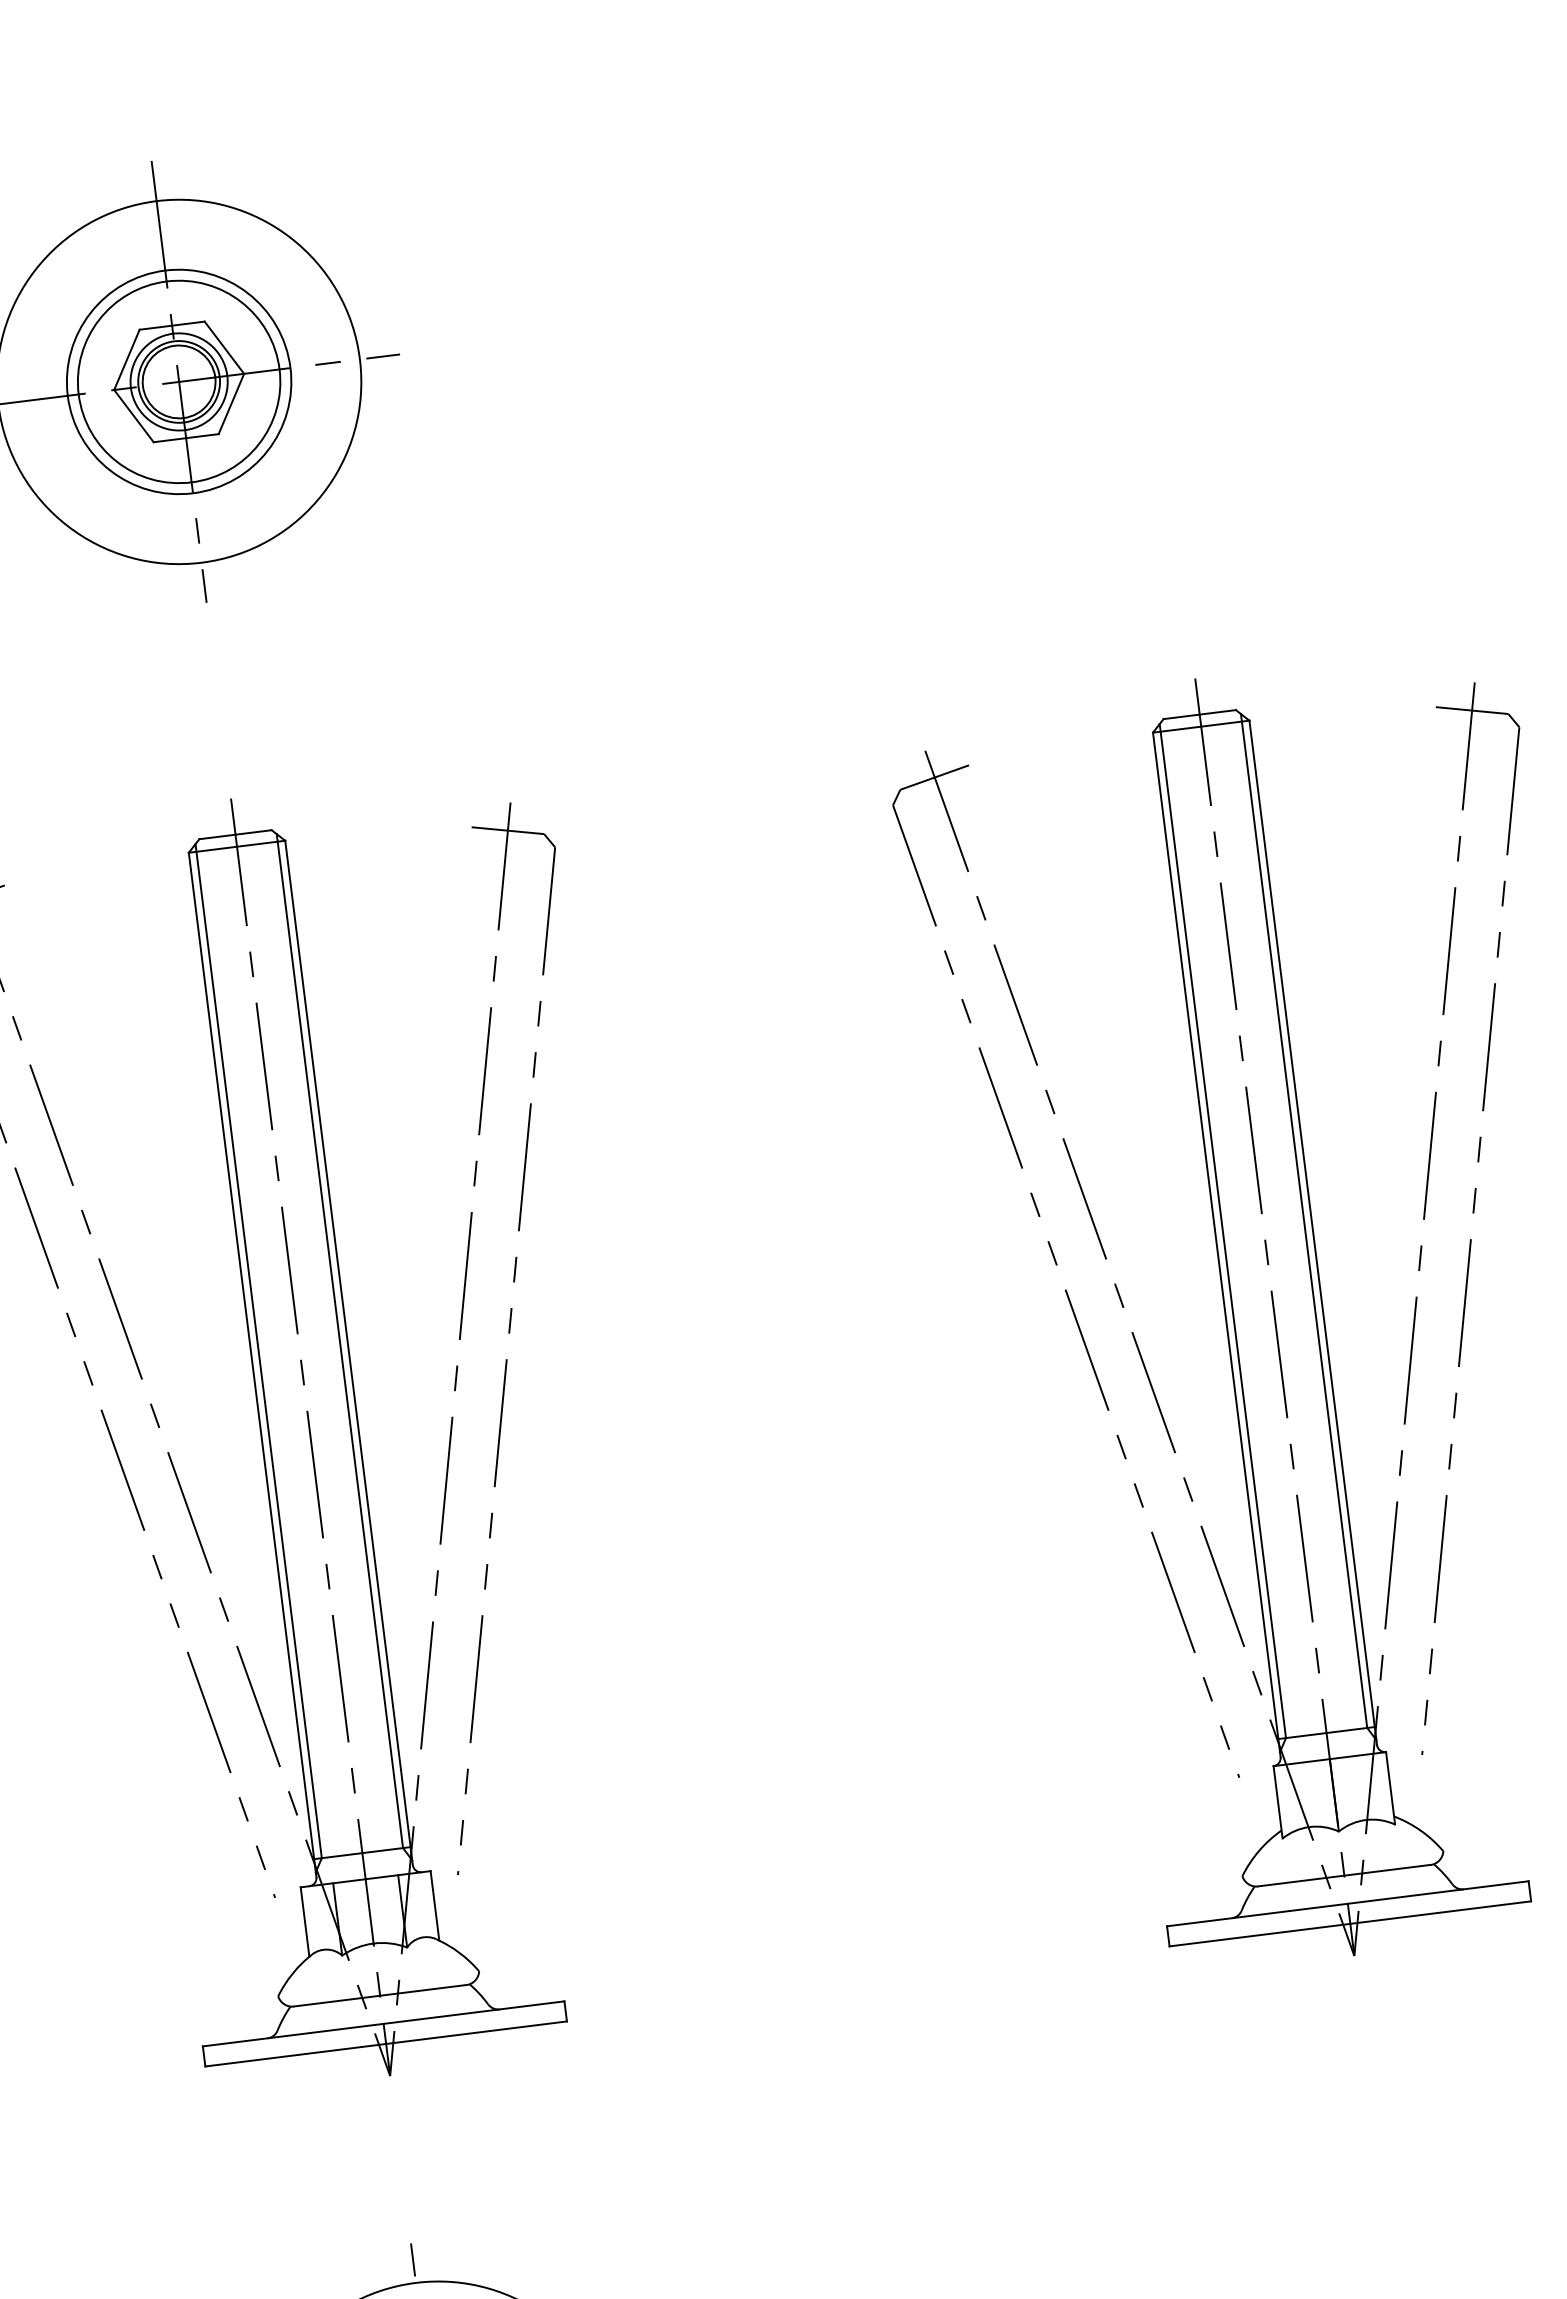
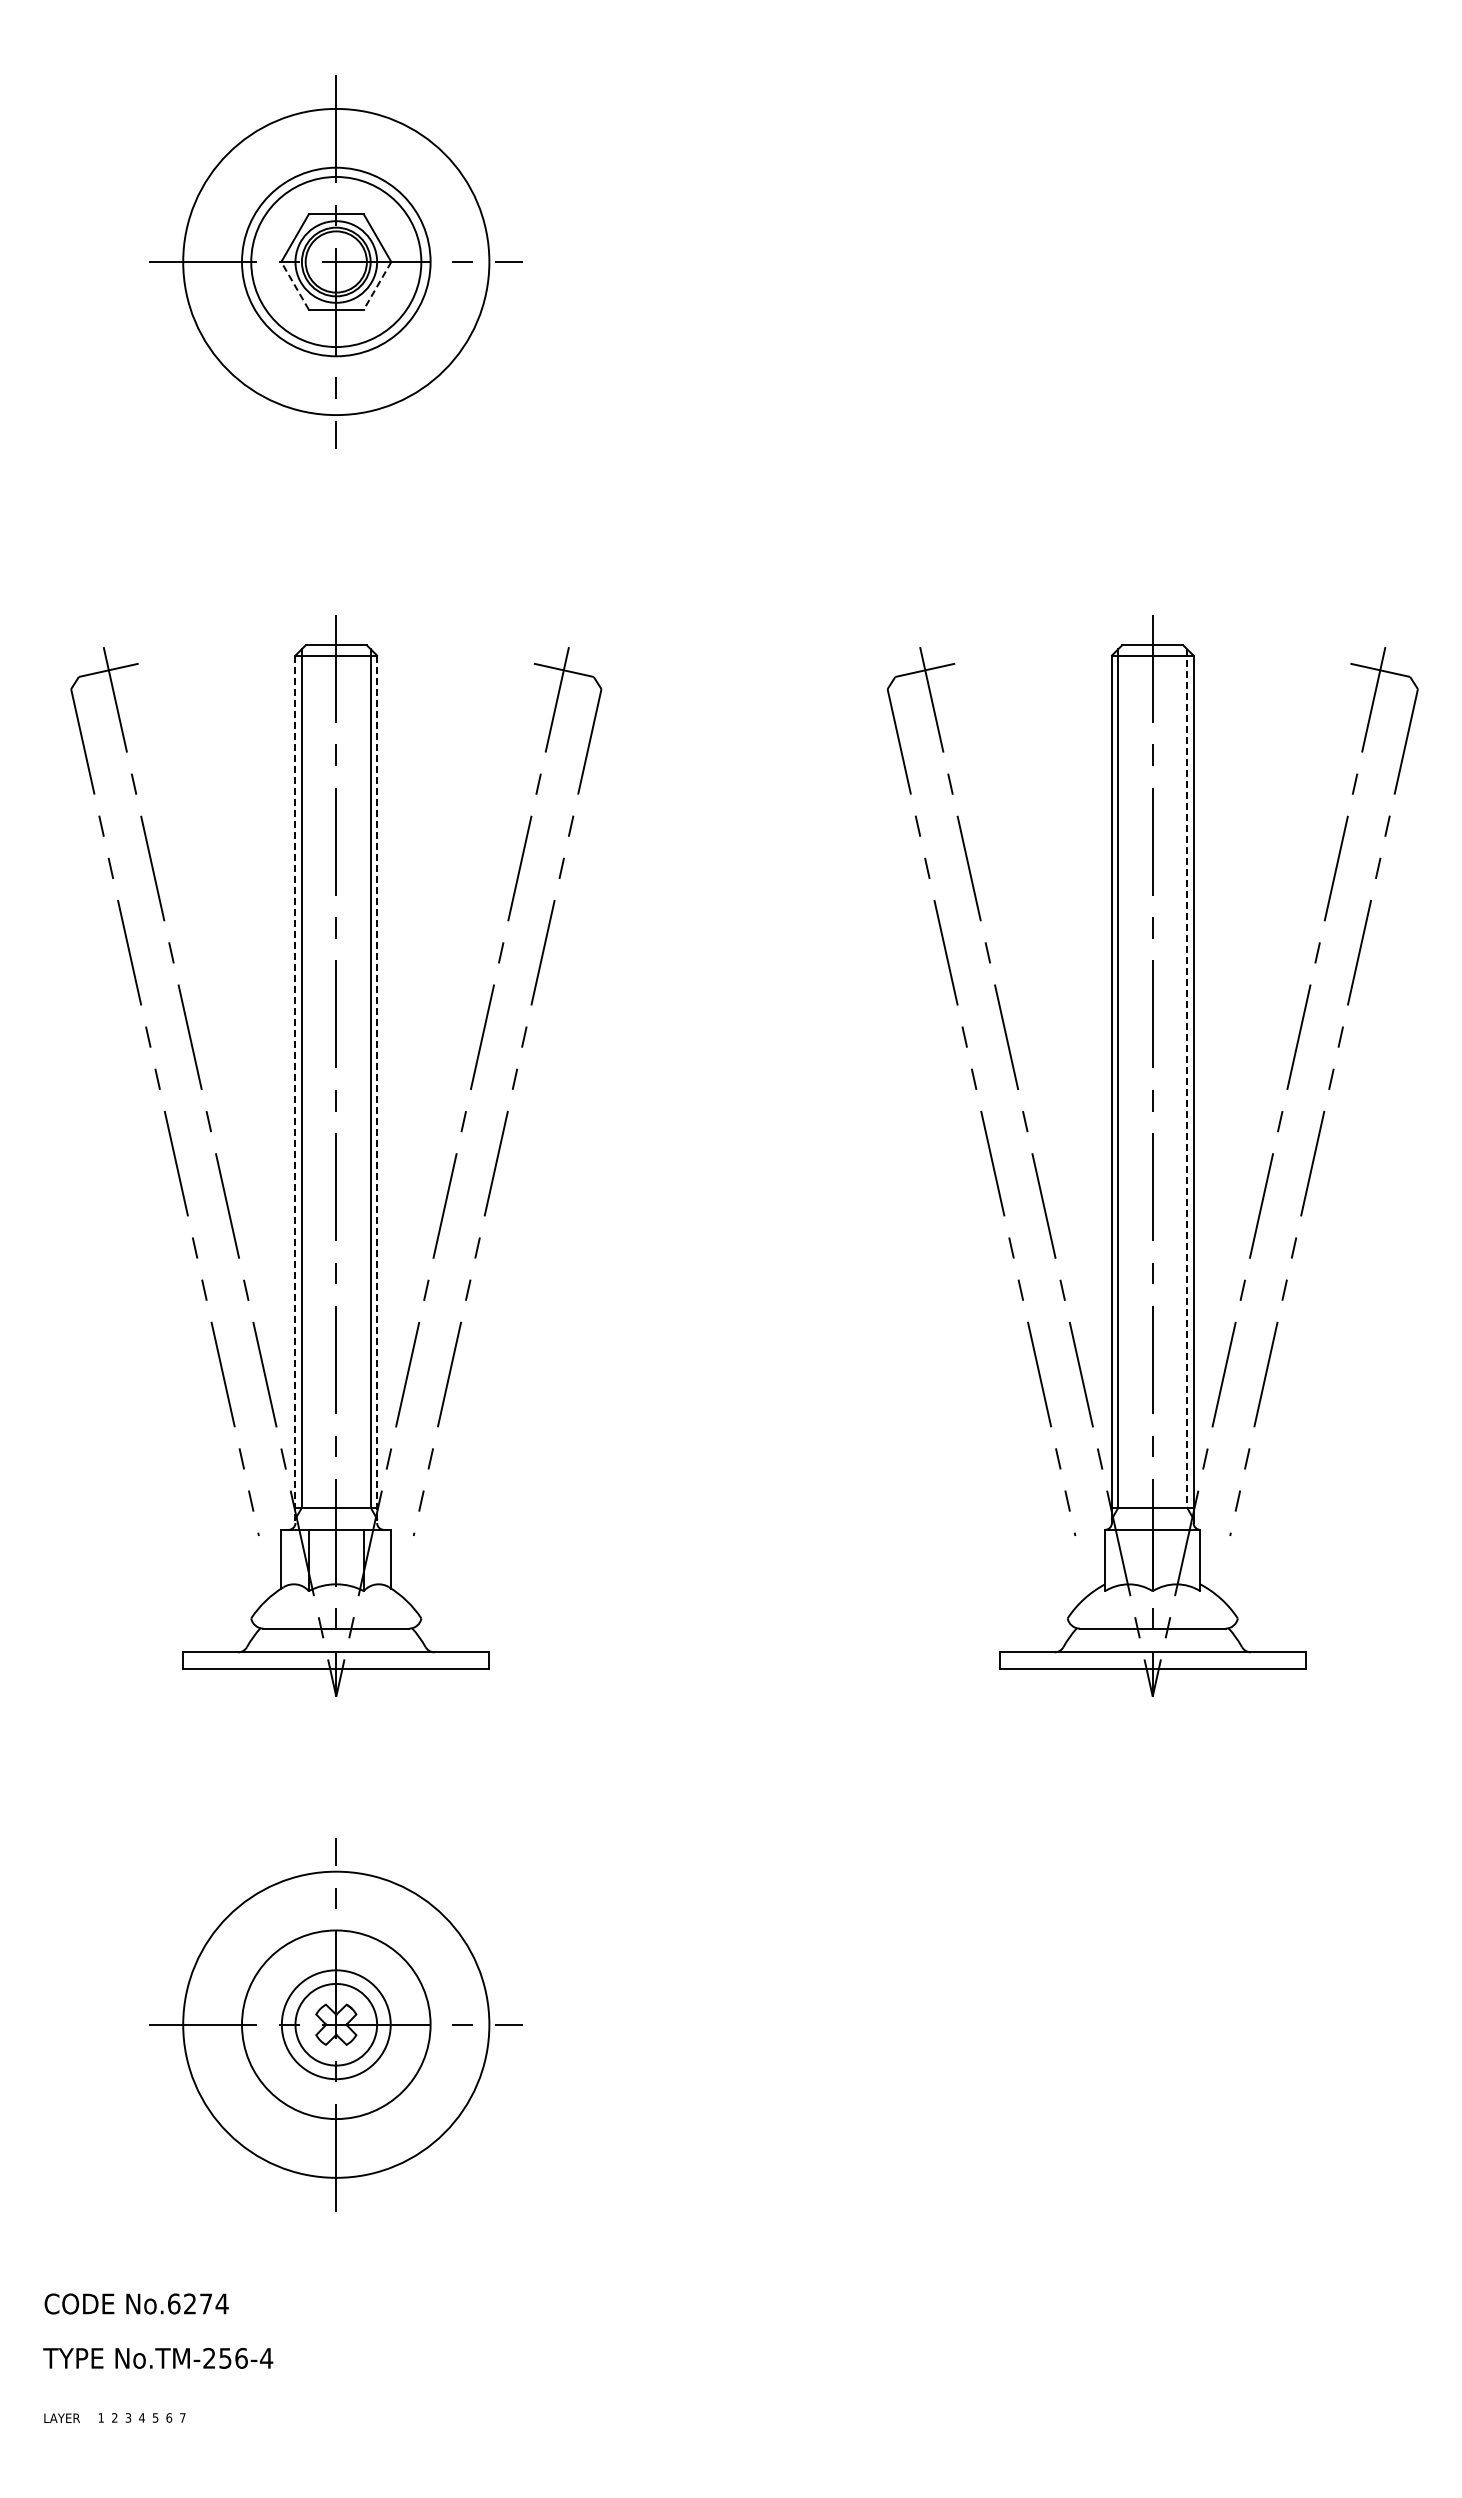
line: (231, 404) -> (377, 286), solid -> dashed
line: (133, 415) -> (294, 285), solid -> dashed
line: (1304, 1220) -> (1187, 1078), solid -> dashed
line: (349, 1353) -> (377, 1089), solid -> dashed
line: (252, 1365) -> (295, 1089), solid -> dashed

